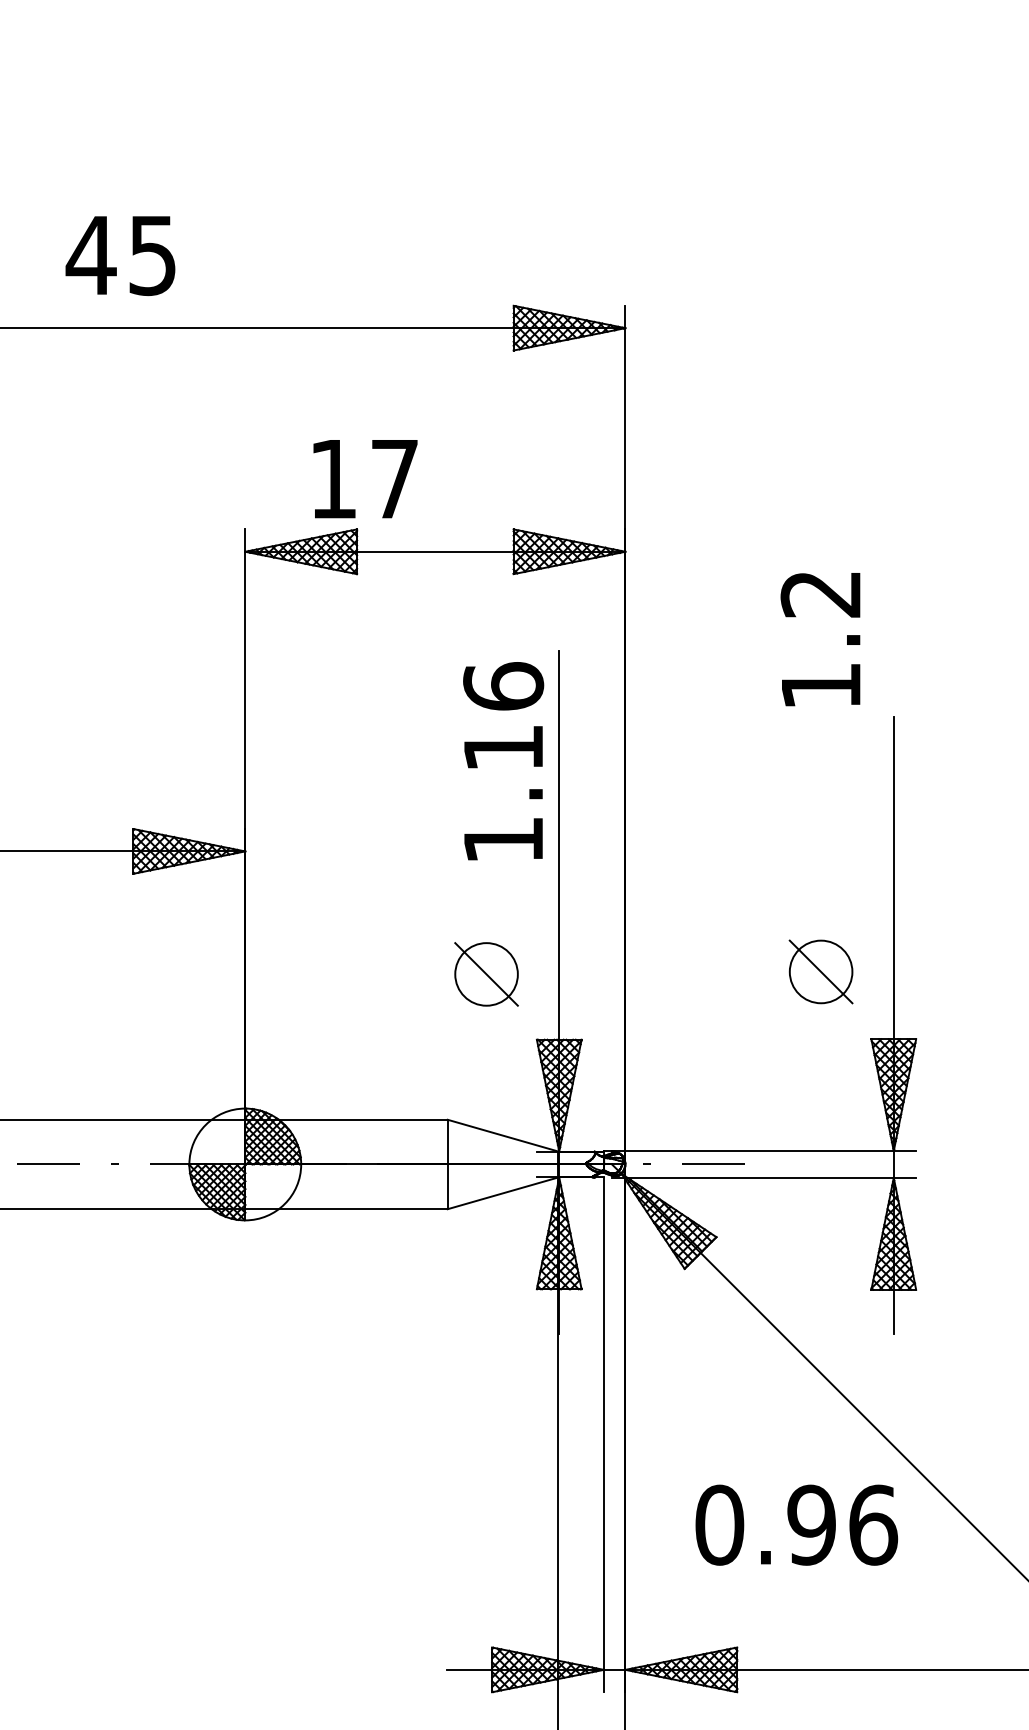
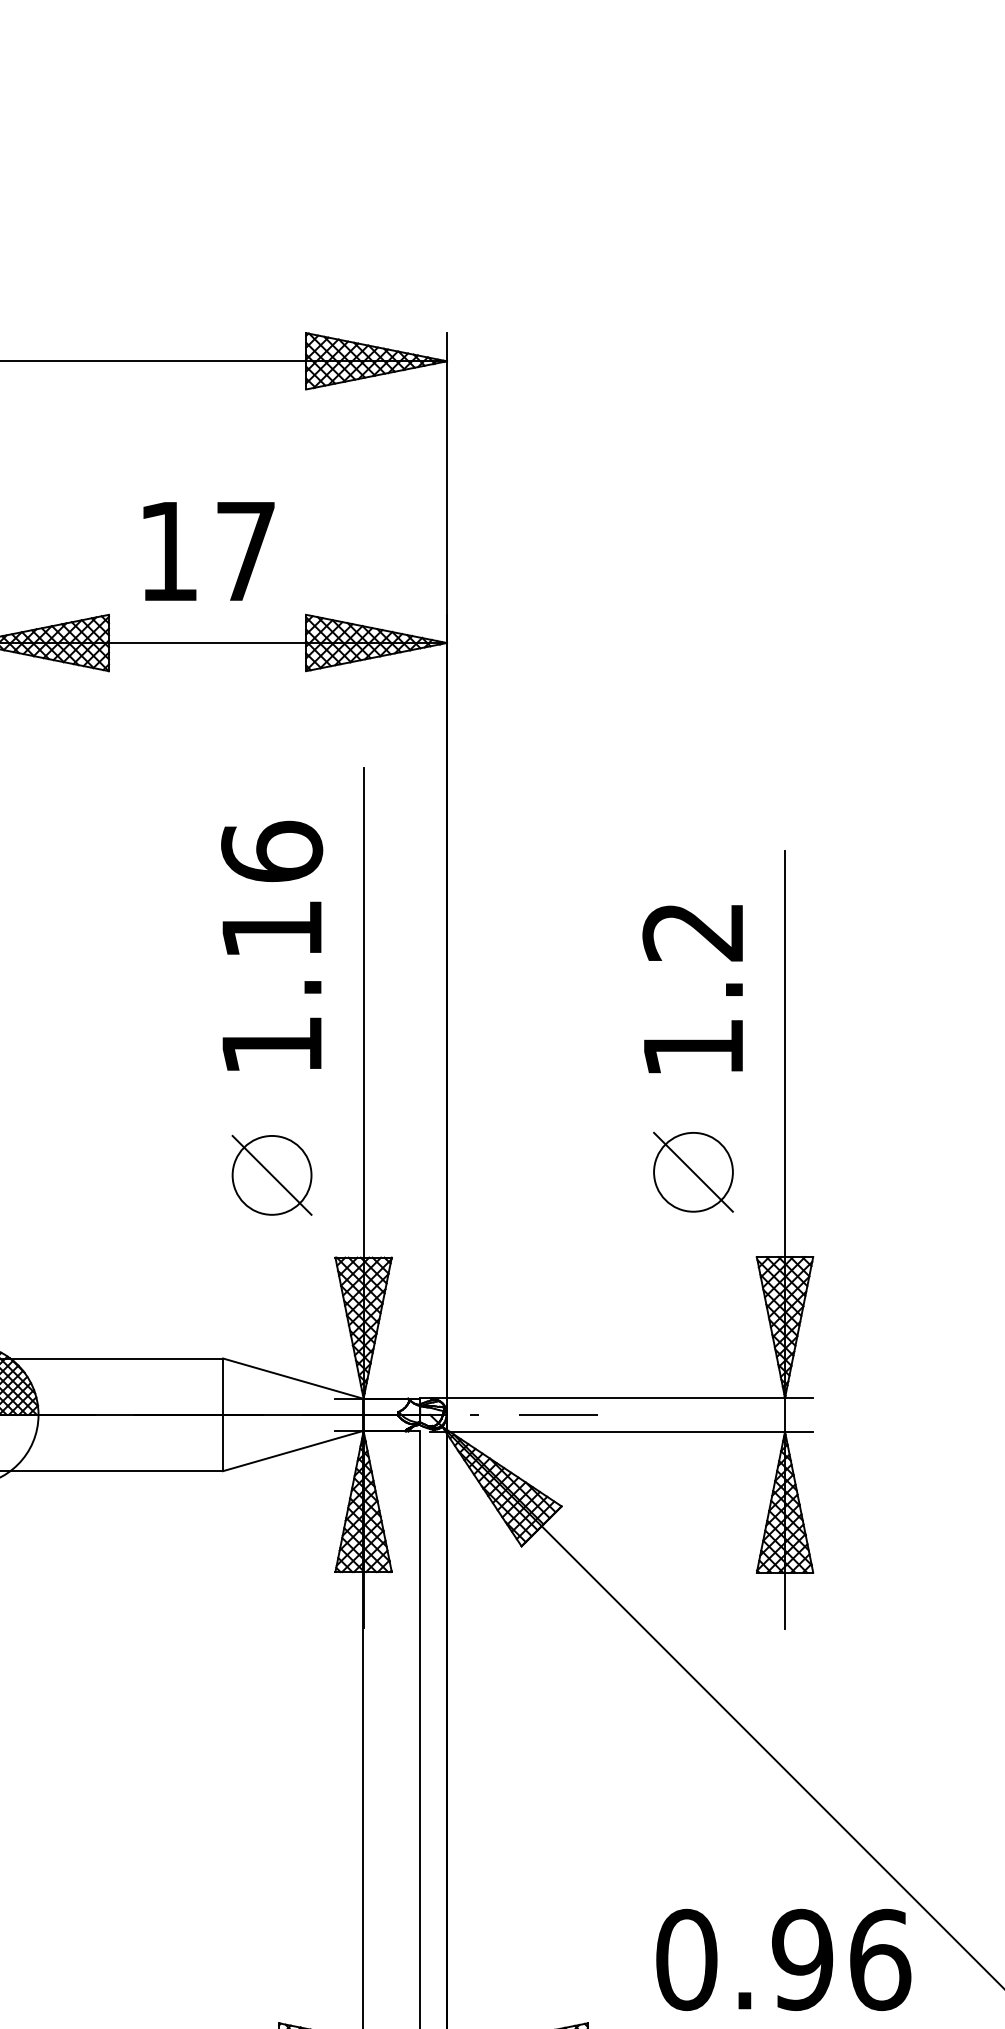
text: (365, 479) -> (208, 551), moved
text: (820, 639) -> (692, 989), moved
text: (503, 761) -> (271, 946), moved
text: (796, 1524) -> (783, 1959), moved

